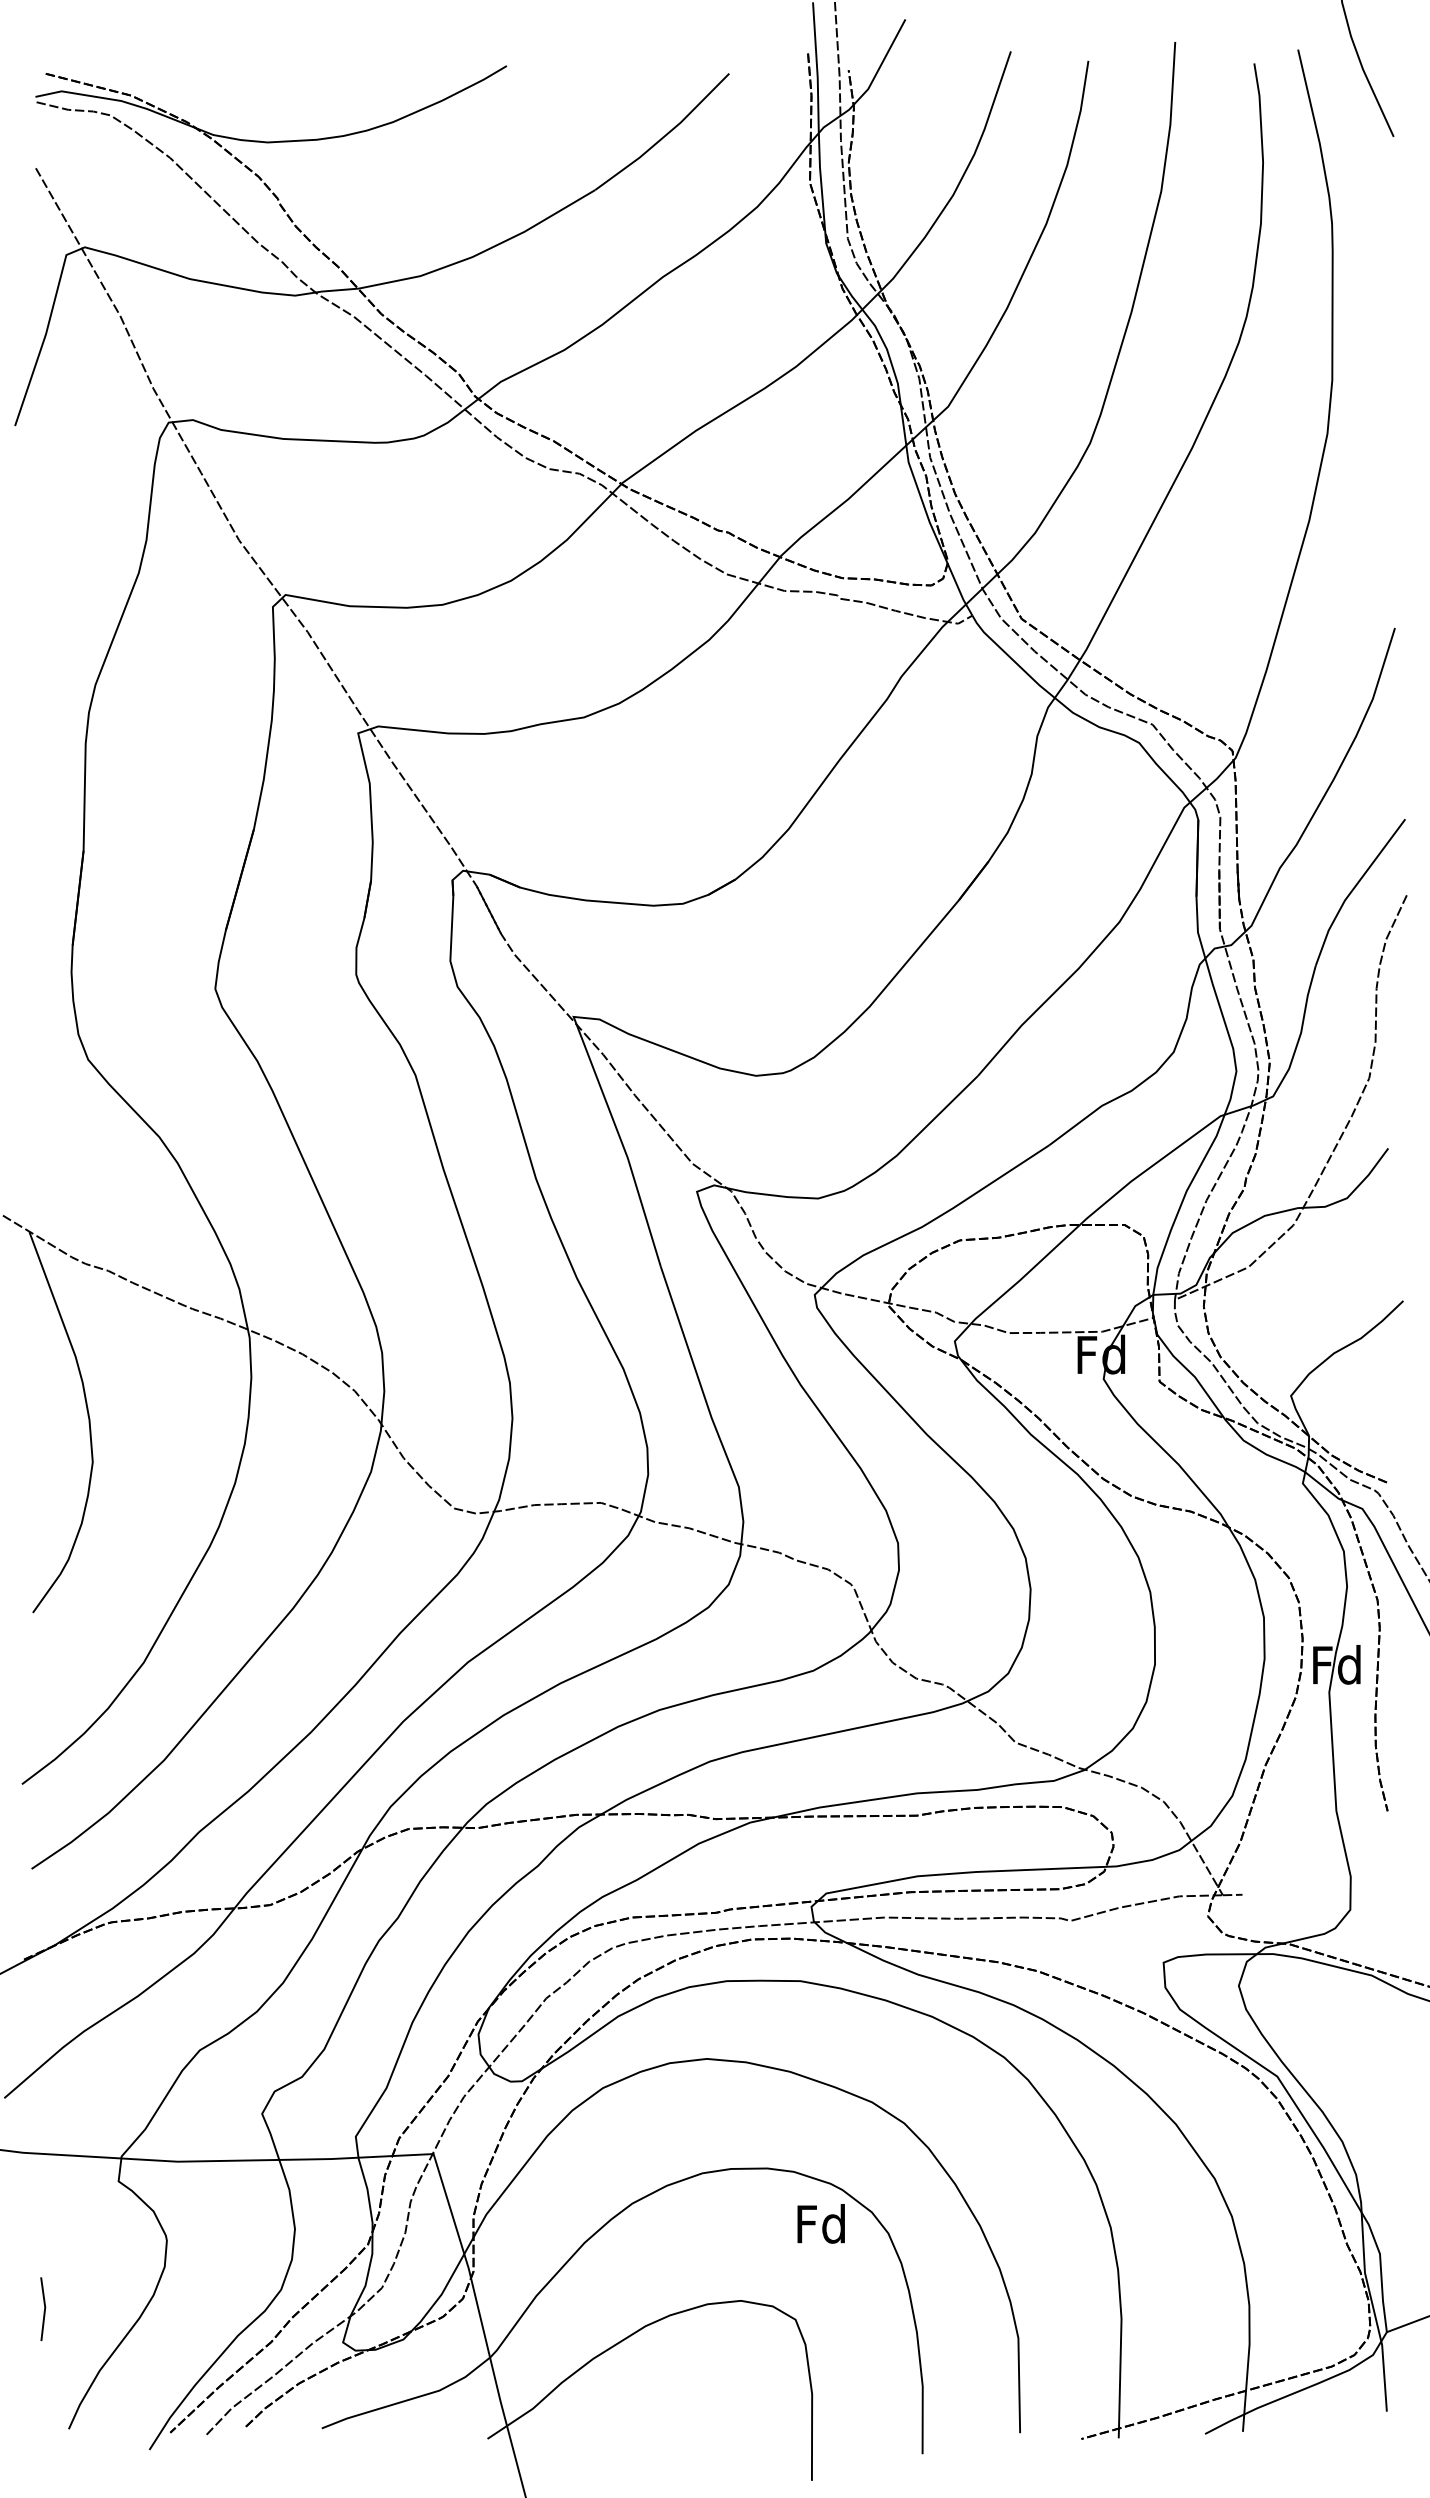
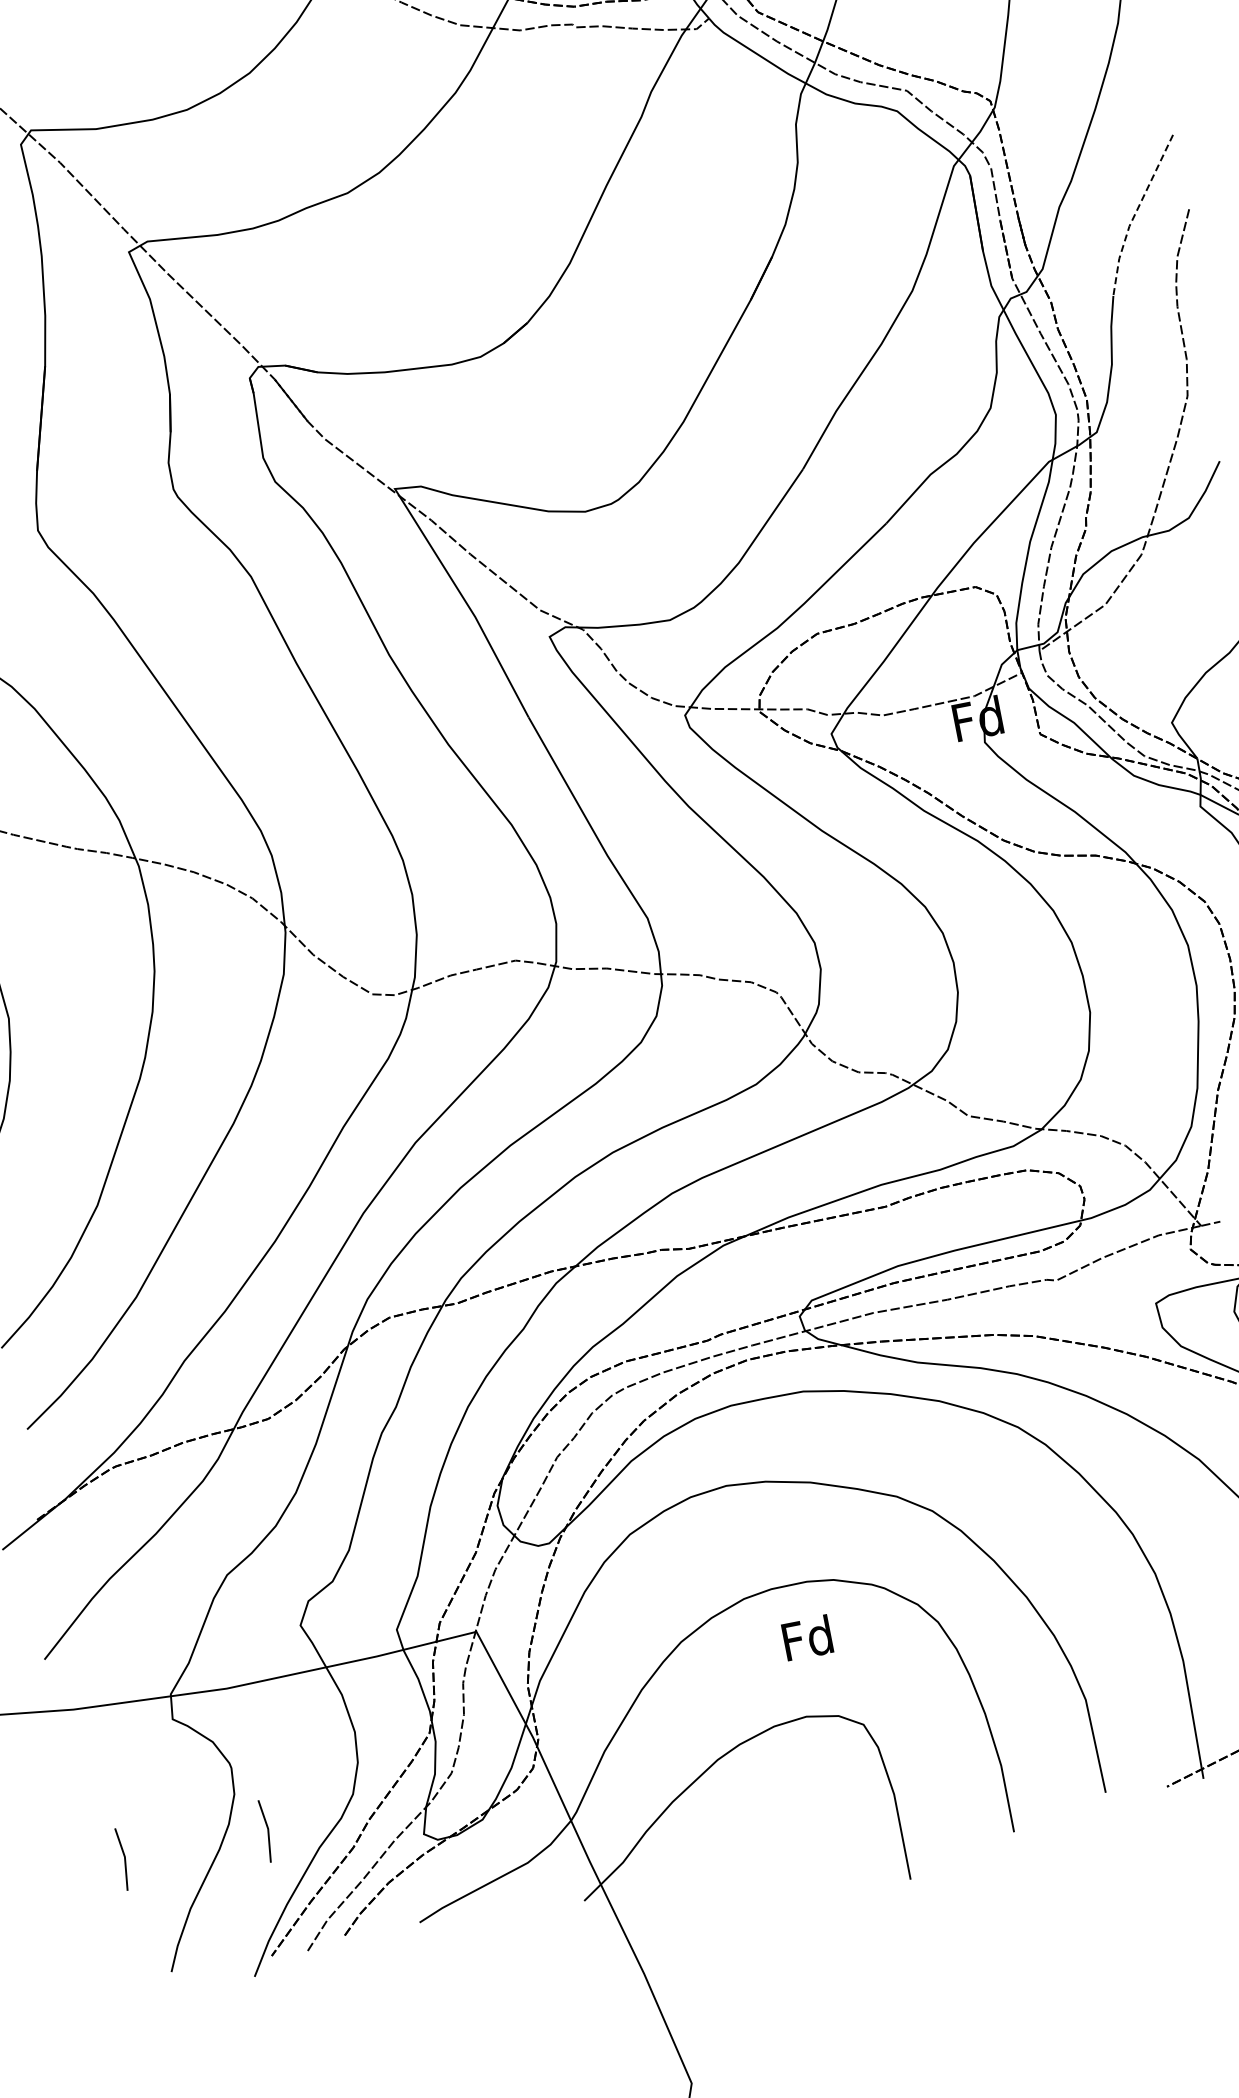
line: (1352, 890) -> (1134, 215), solid -> dashed
text: (820, 2223) -> (806, 1637), moved
line: (190, 2308) -> (267, 1830), added

